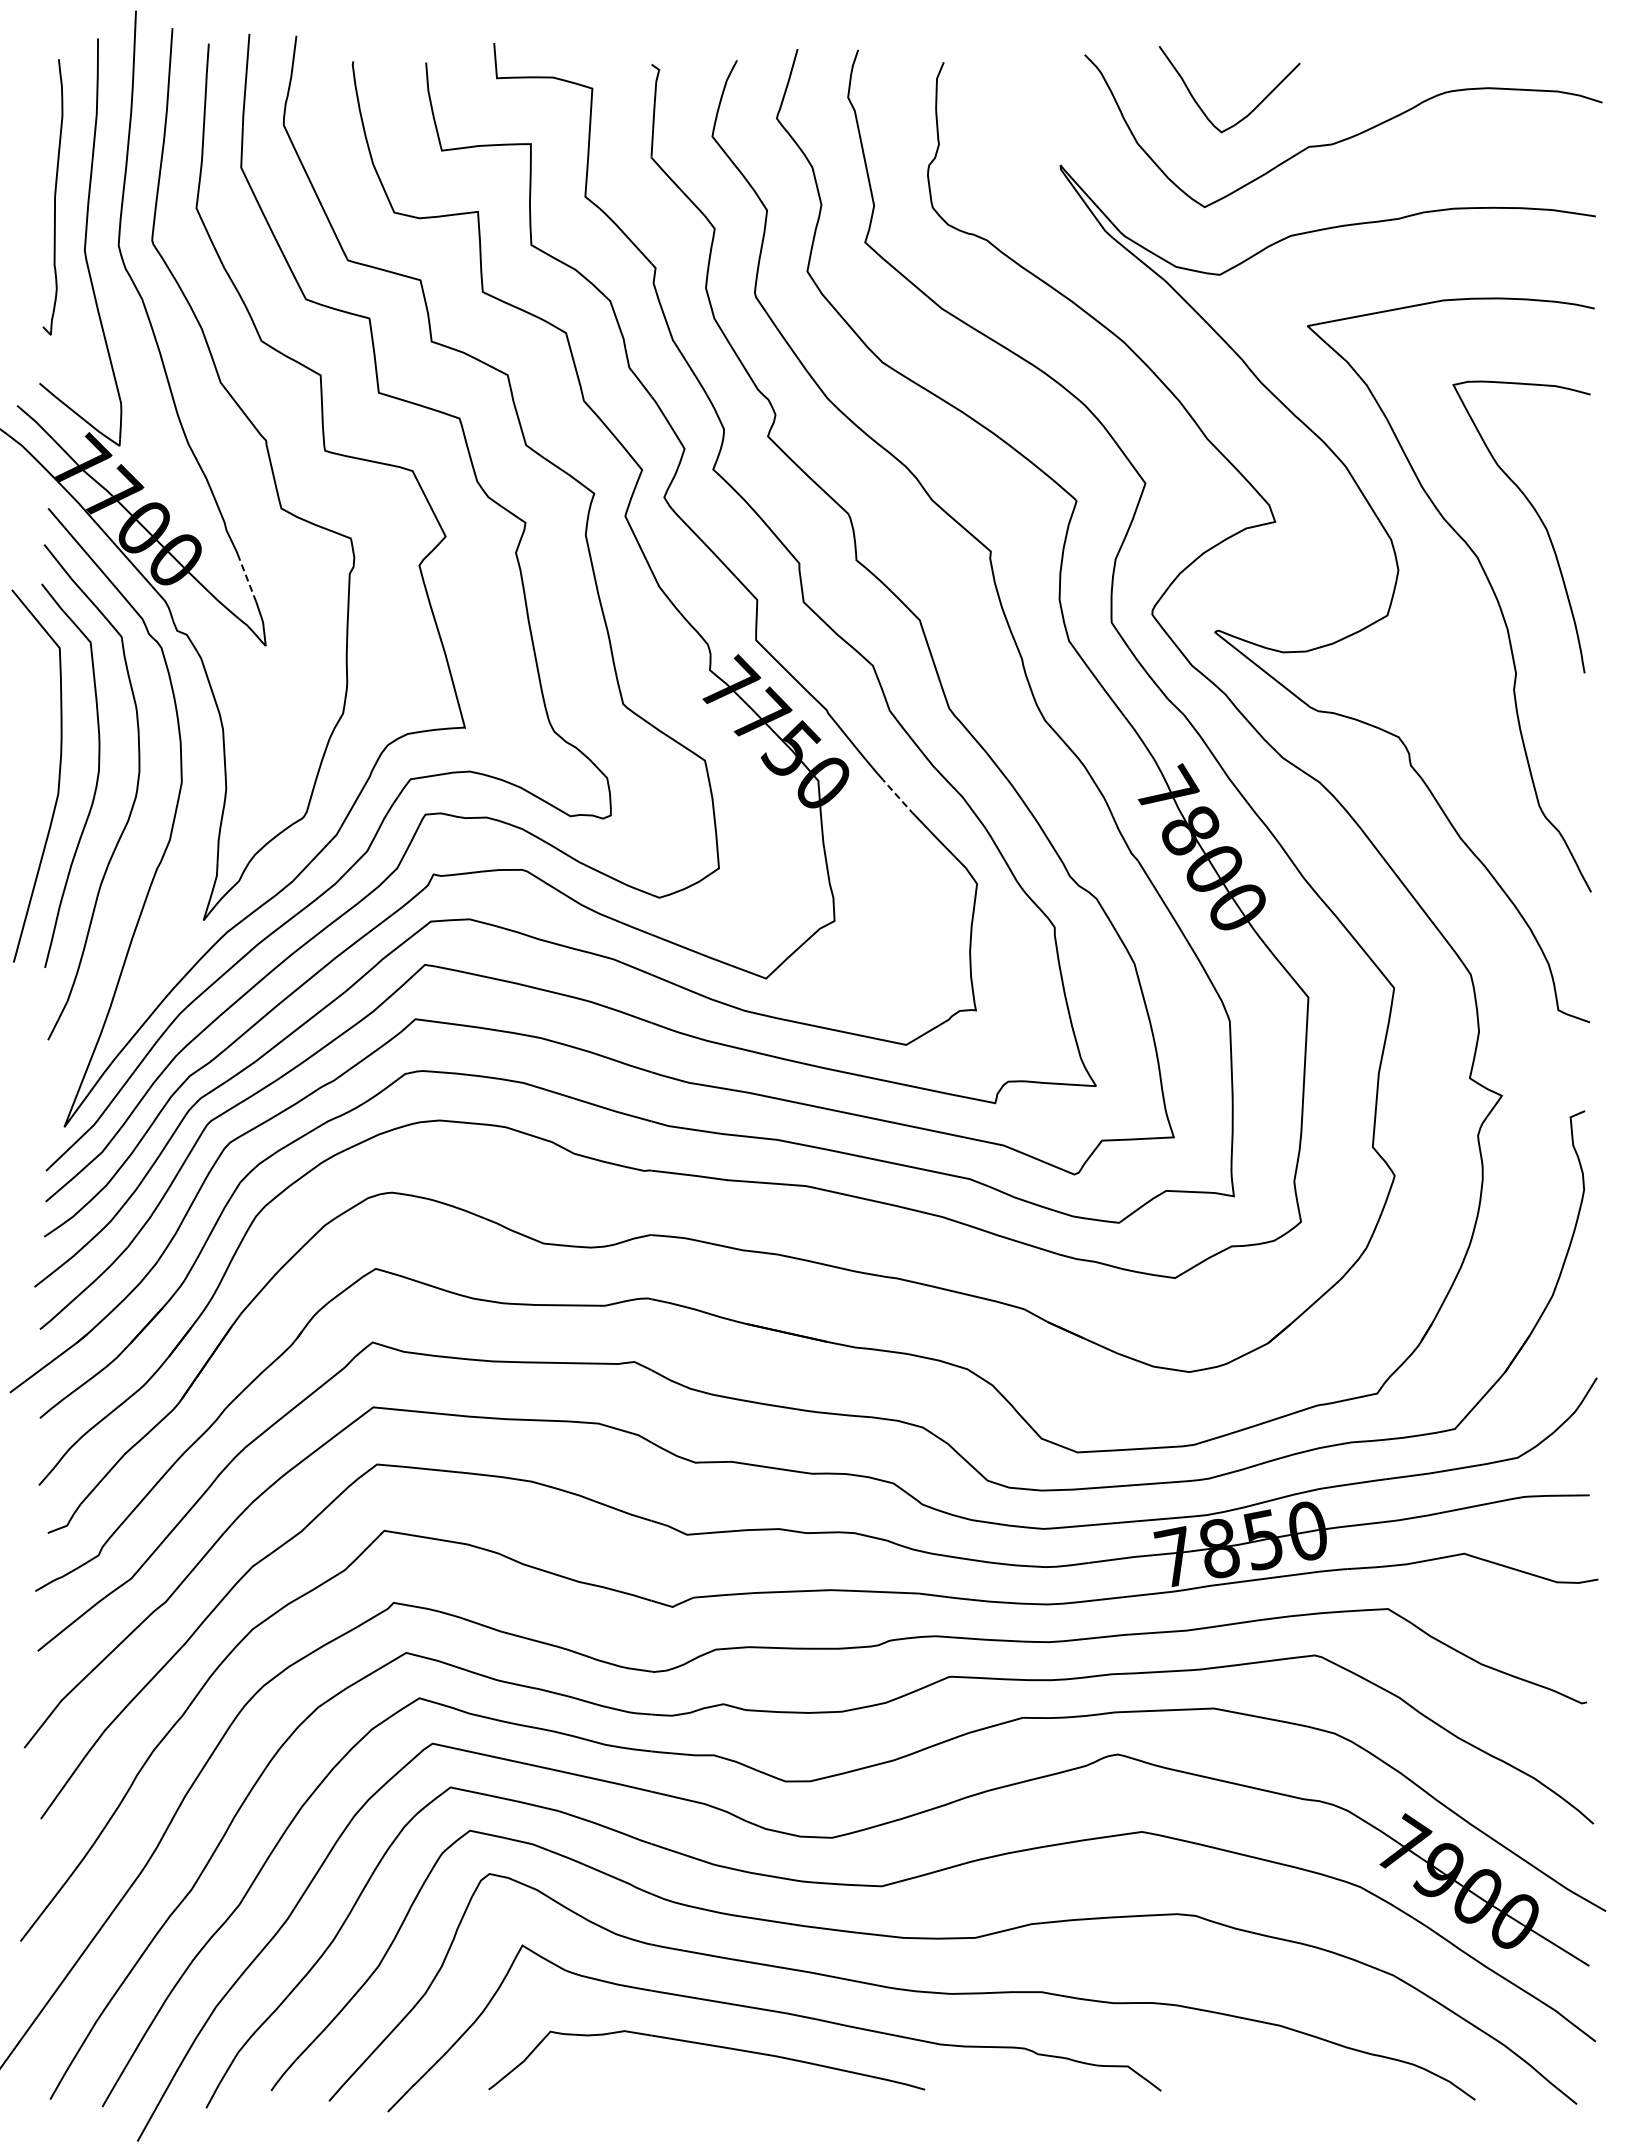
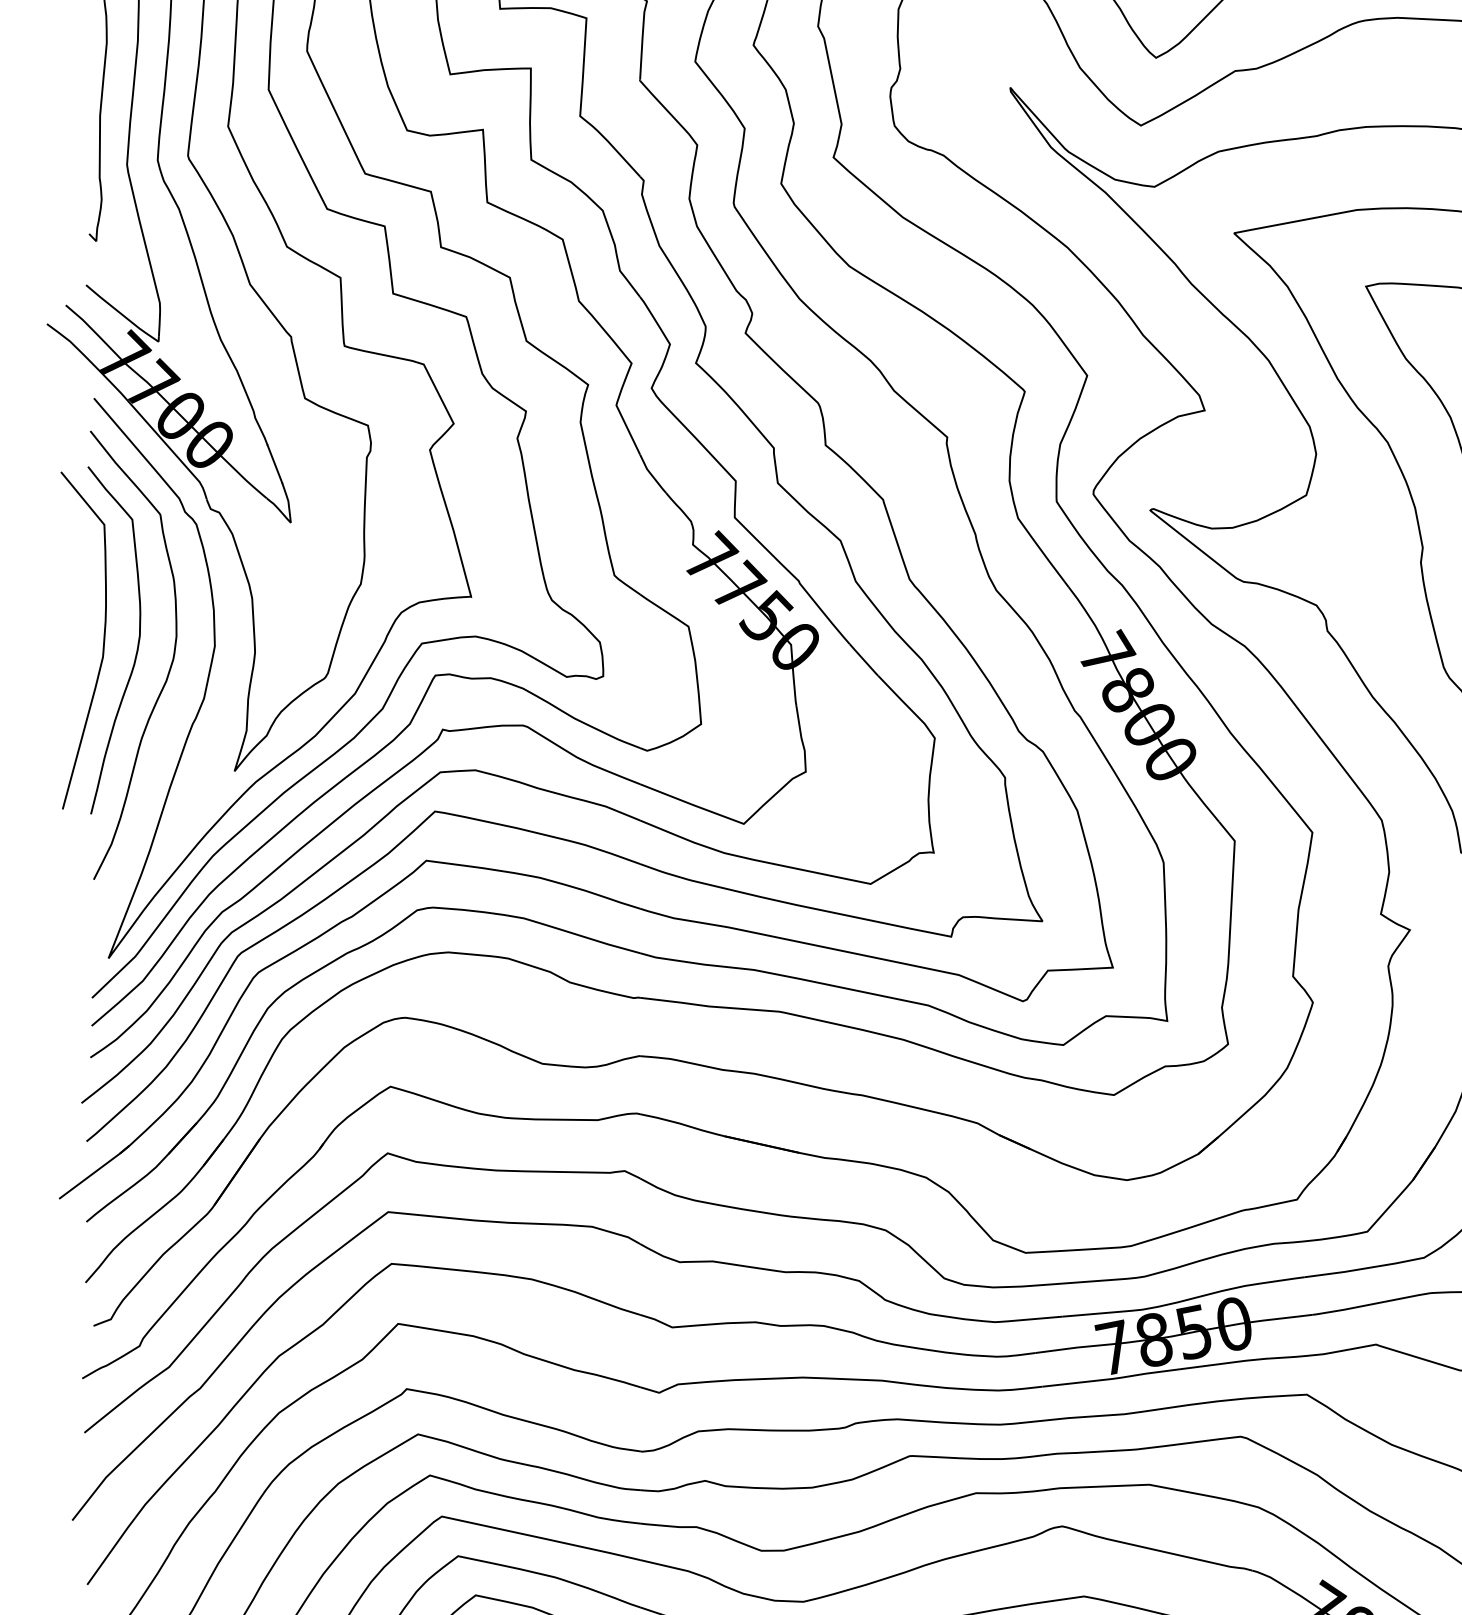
line: (247, 580) -> (274, 463), dashed -> solid
line: (898, 797) -> (863, 659), dashed -> solid

